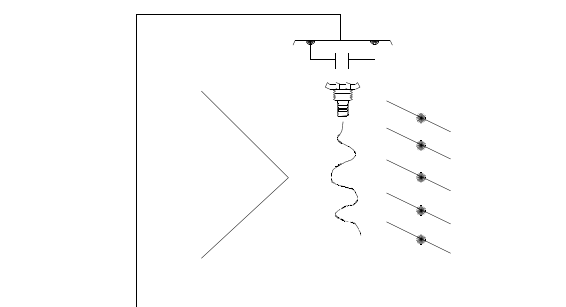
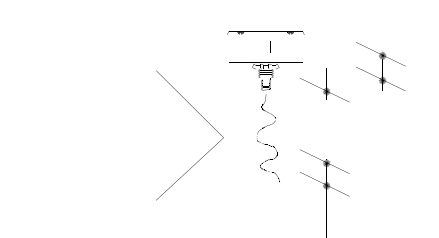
part: (418, 159) -> (380, 66), moved

